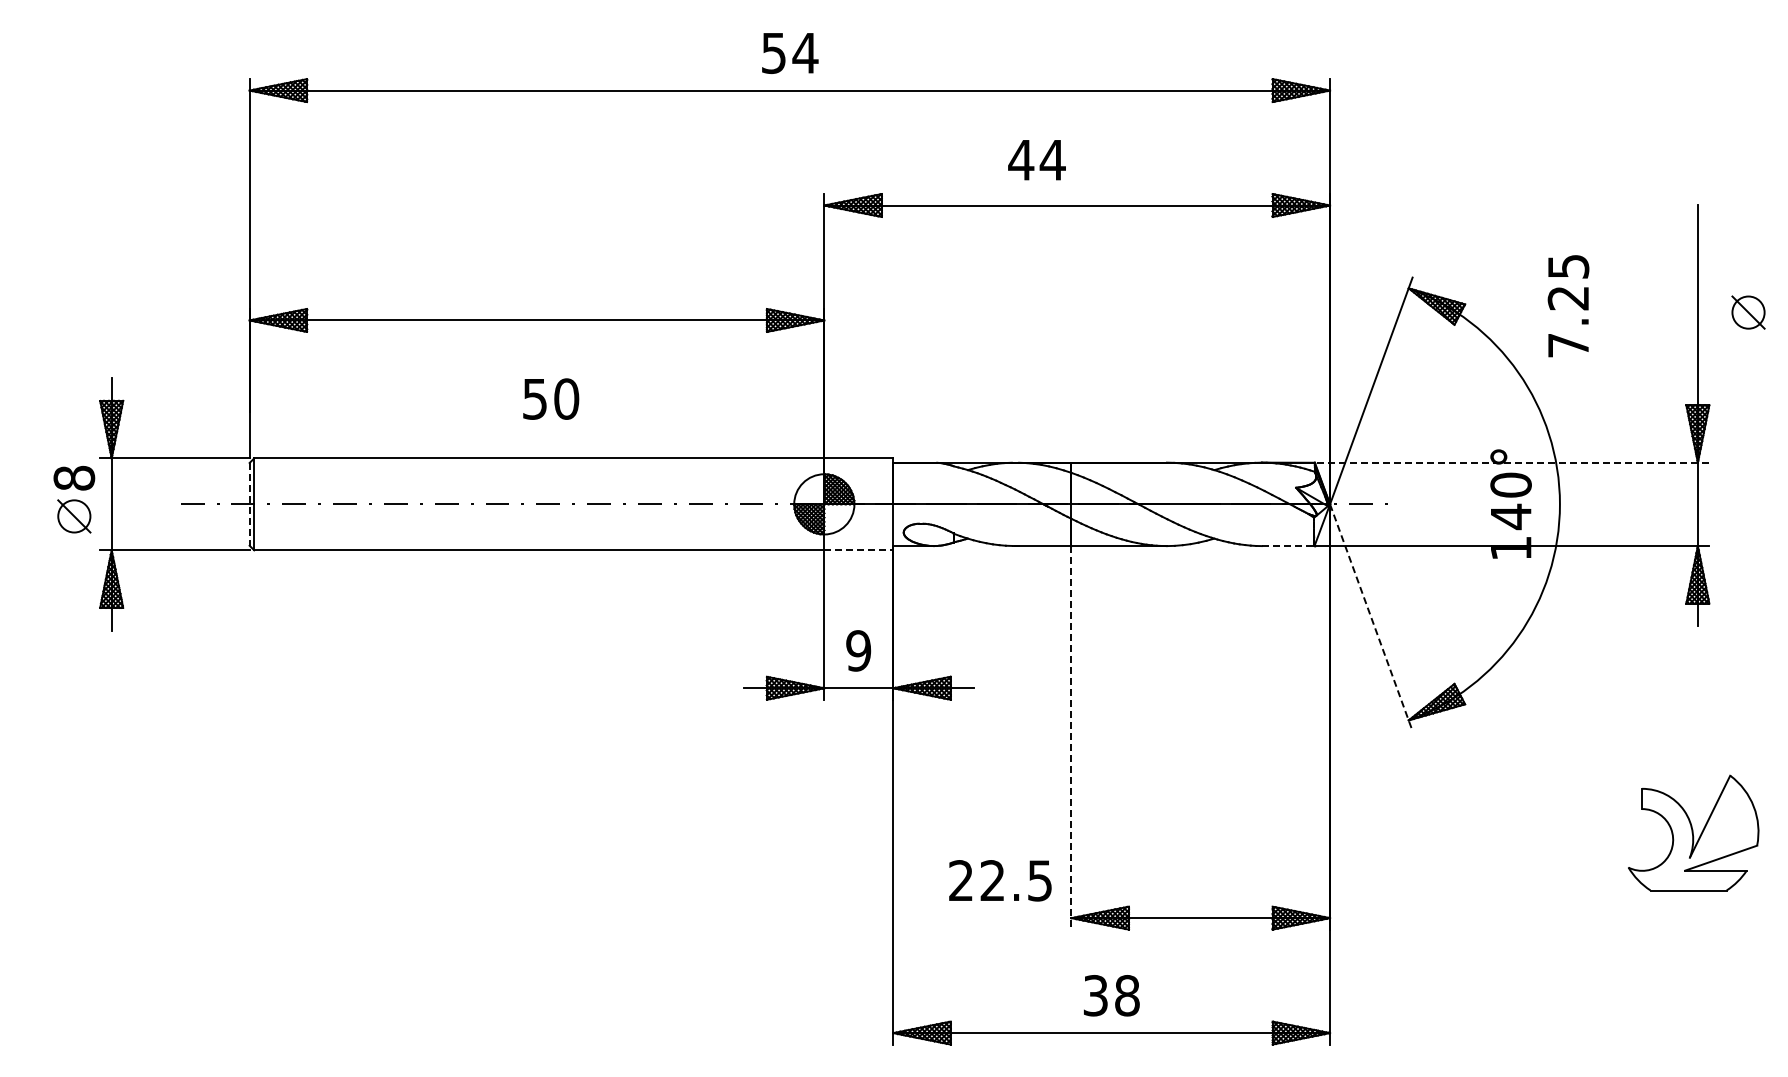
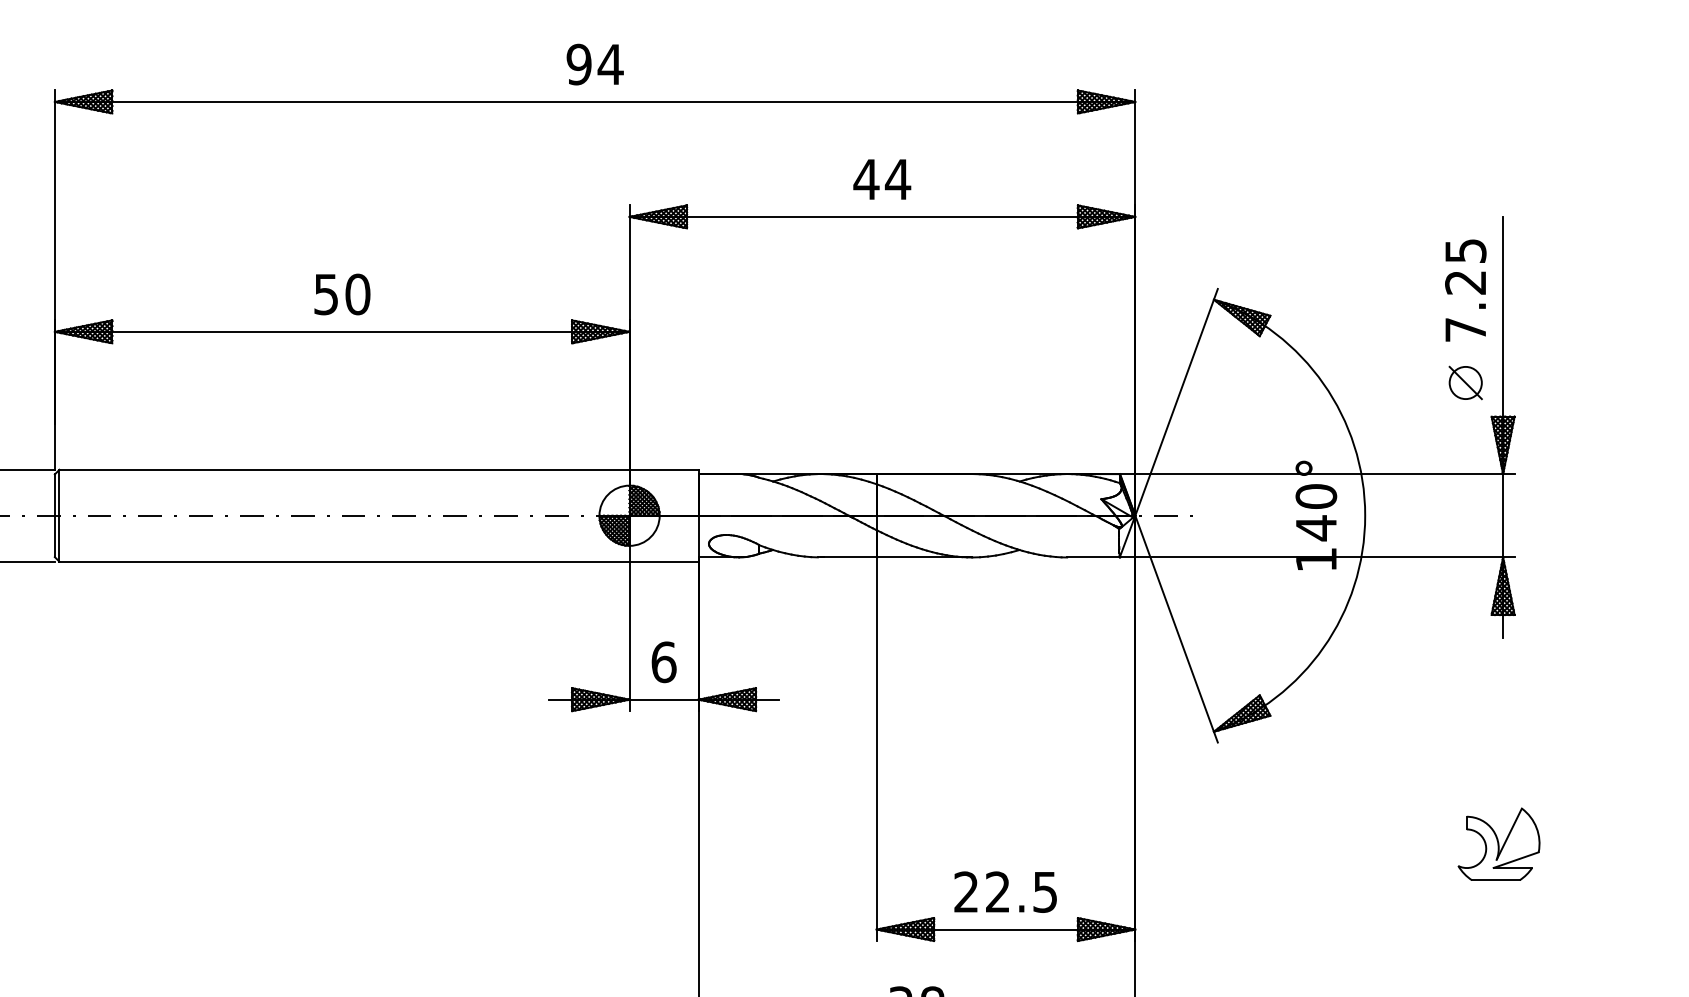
text: (773, 52) -> (578, 63), 54 -> 94
text: (1036, 160) -> (881, 179), moved
text: (1568, 306) -> (1465, 290), moved
part: (1748, 312) -> (1465, 382), moved
text: (551, 398) -> (342, 293), moved
line: (1511, 462) -> (1316, 473), dashed -> solid
line: (249, 504) -> (54, 515), dashed -> solid
line: (1288, 546) -> (1093, 557), dashed -> solid
line: (859, 550) -> (664, 561), dashed -> solid
line: (1371, 617) -> (1176, 628), dashed -> solid
text: (858, 650) -> (663, 661), 9 -> 6
line: (1071, 737) -> (876, 748), dashed -> solid
part: (1693, 832) -> (1498, 843), size x0.62
text: (1000, 880) -> (1005, 891), moved

